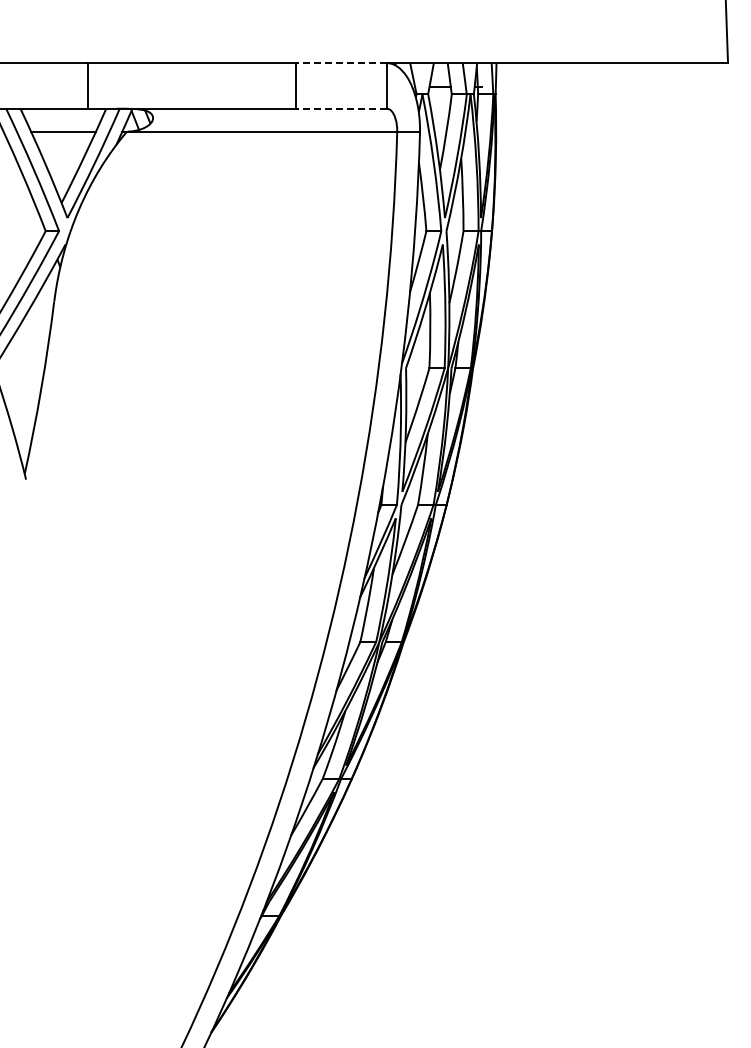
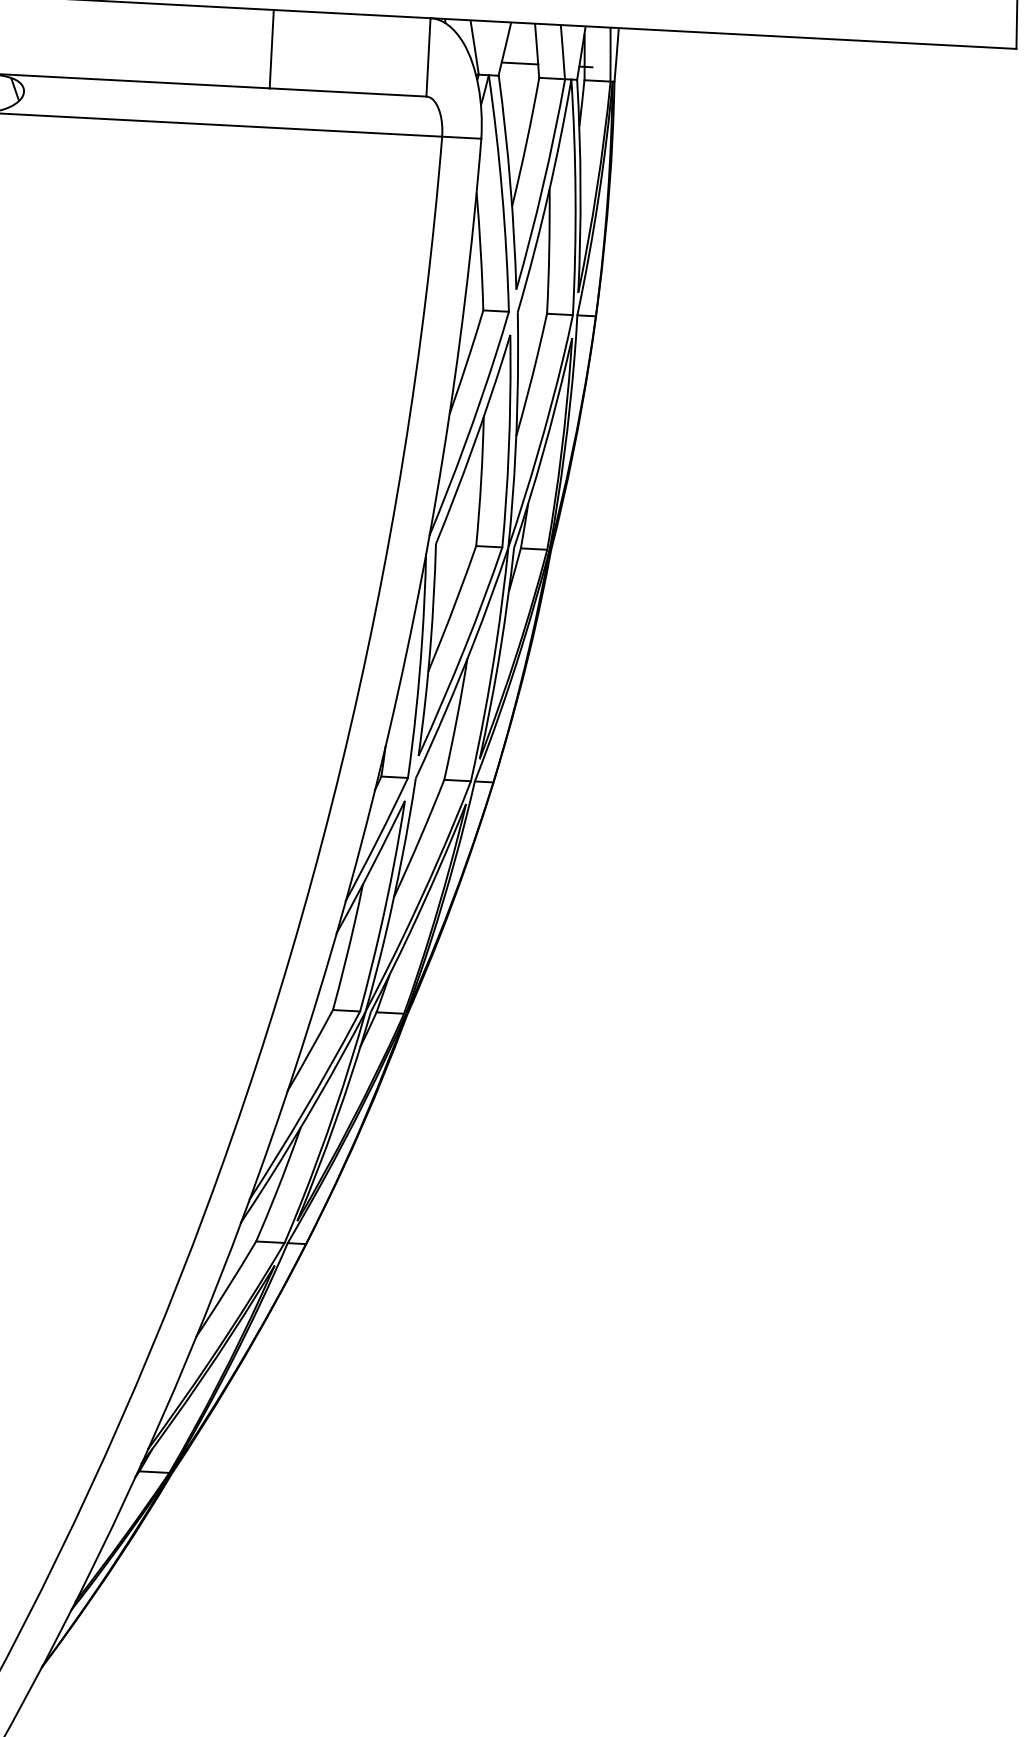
line: (341, 63) -> (352, 14), dashed -> solid
line: (341, 108) -> (348, 92), dashed -> solid

